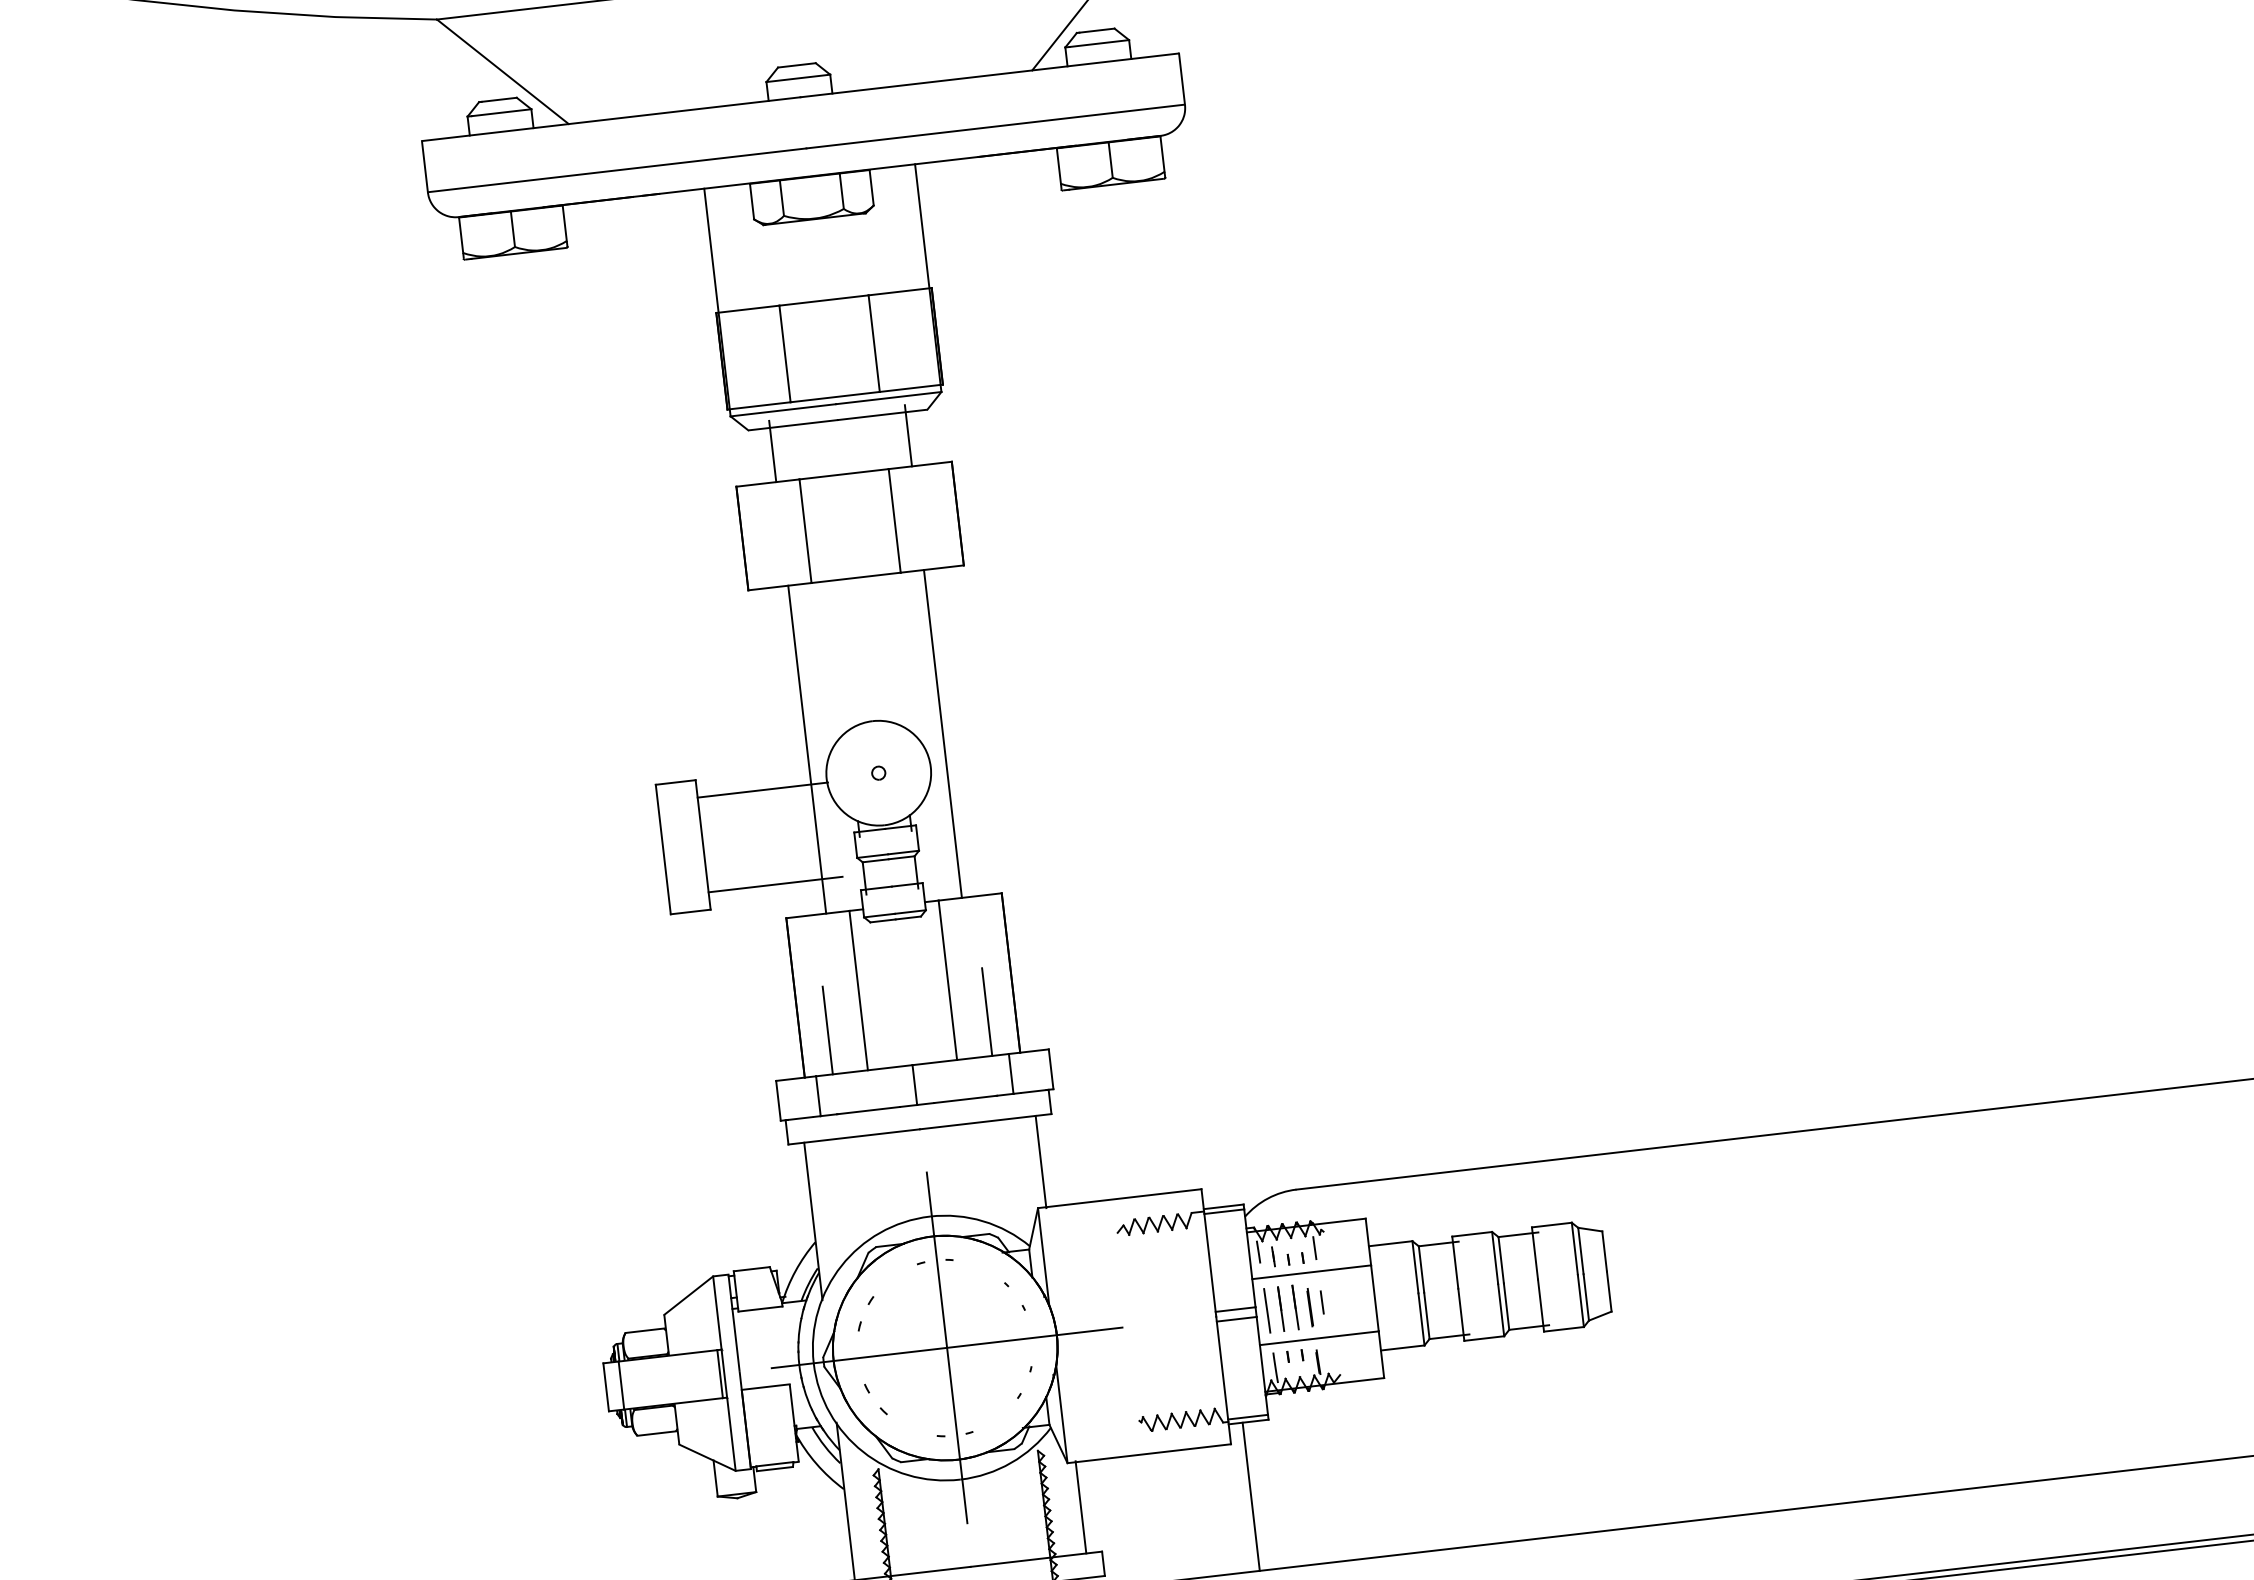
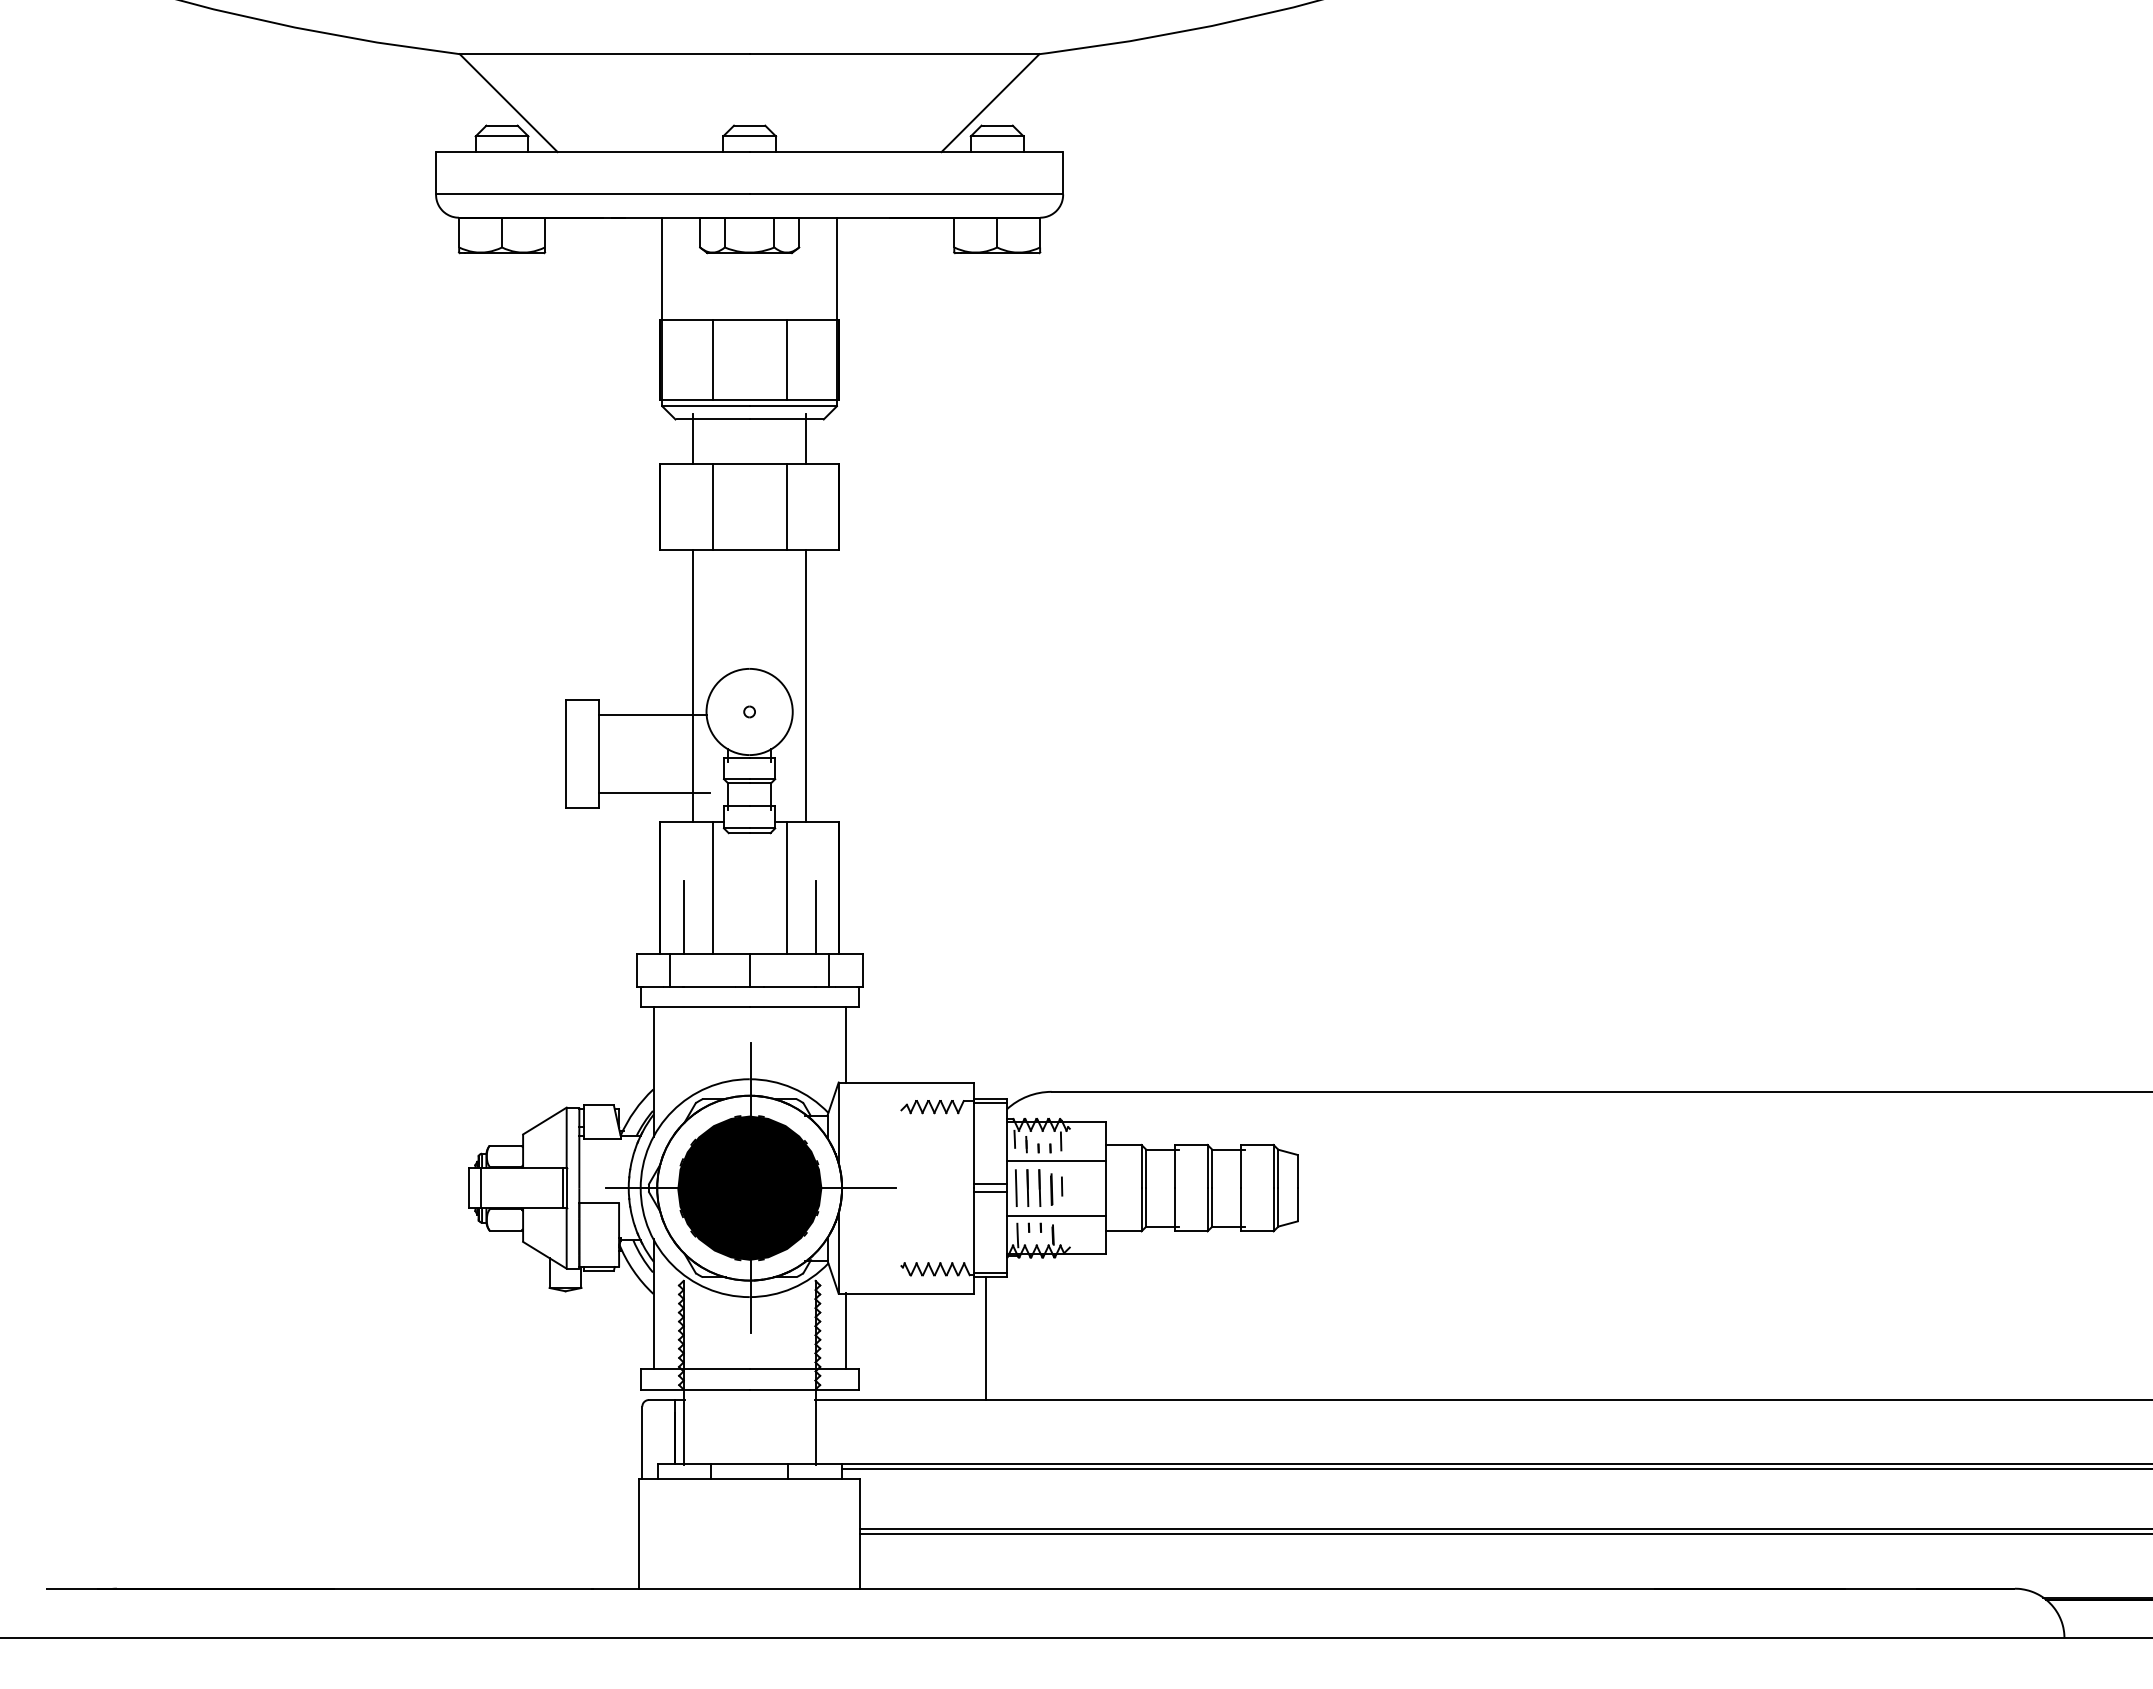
fill: (945, 1347) -> (749, 1187), added

